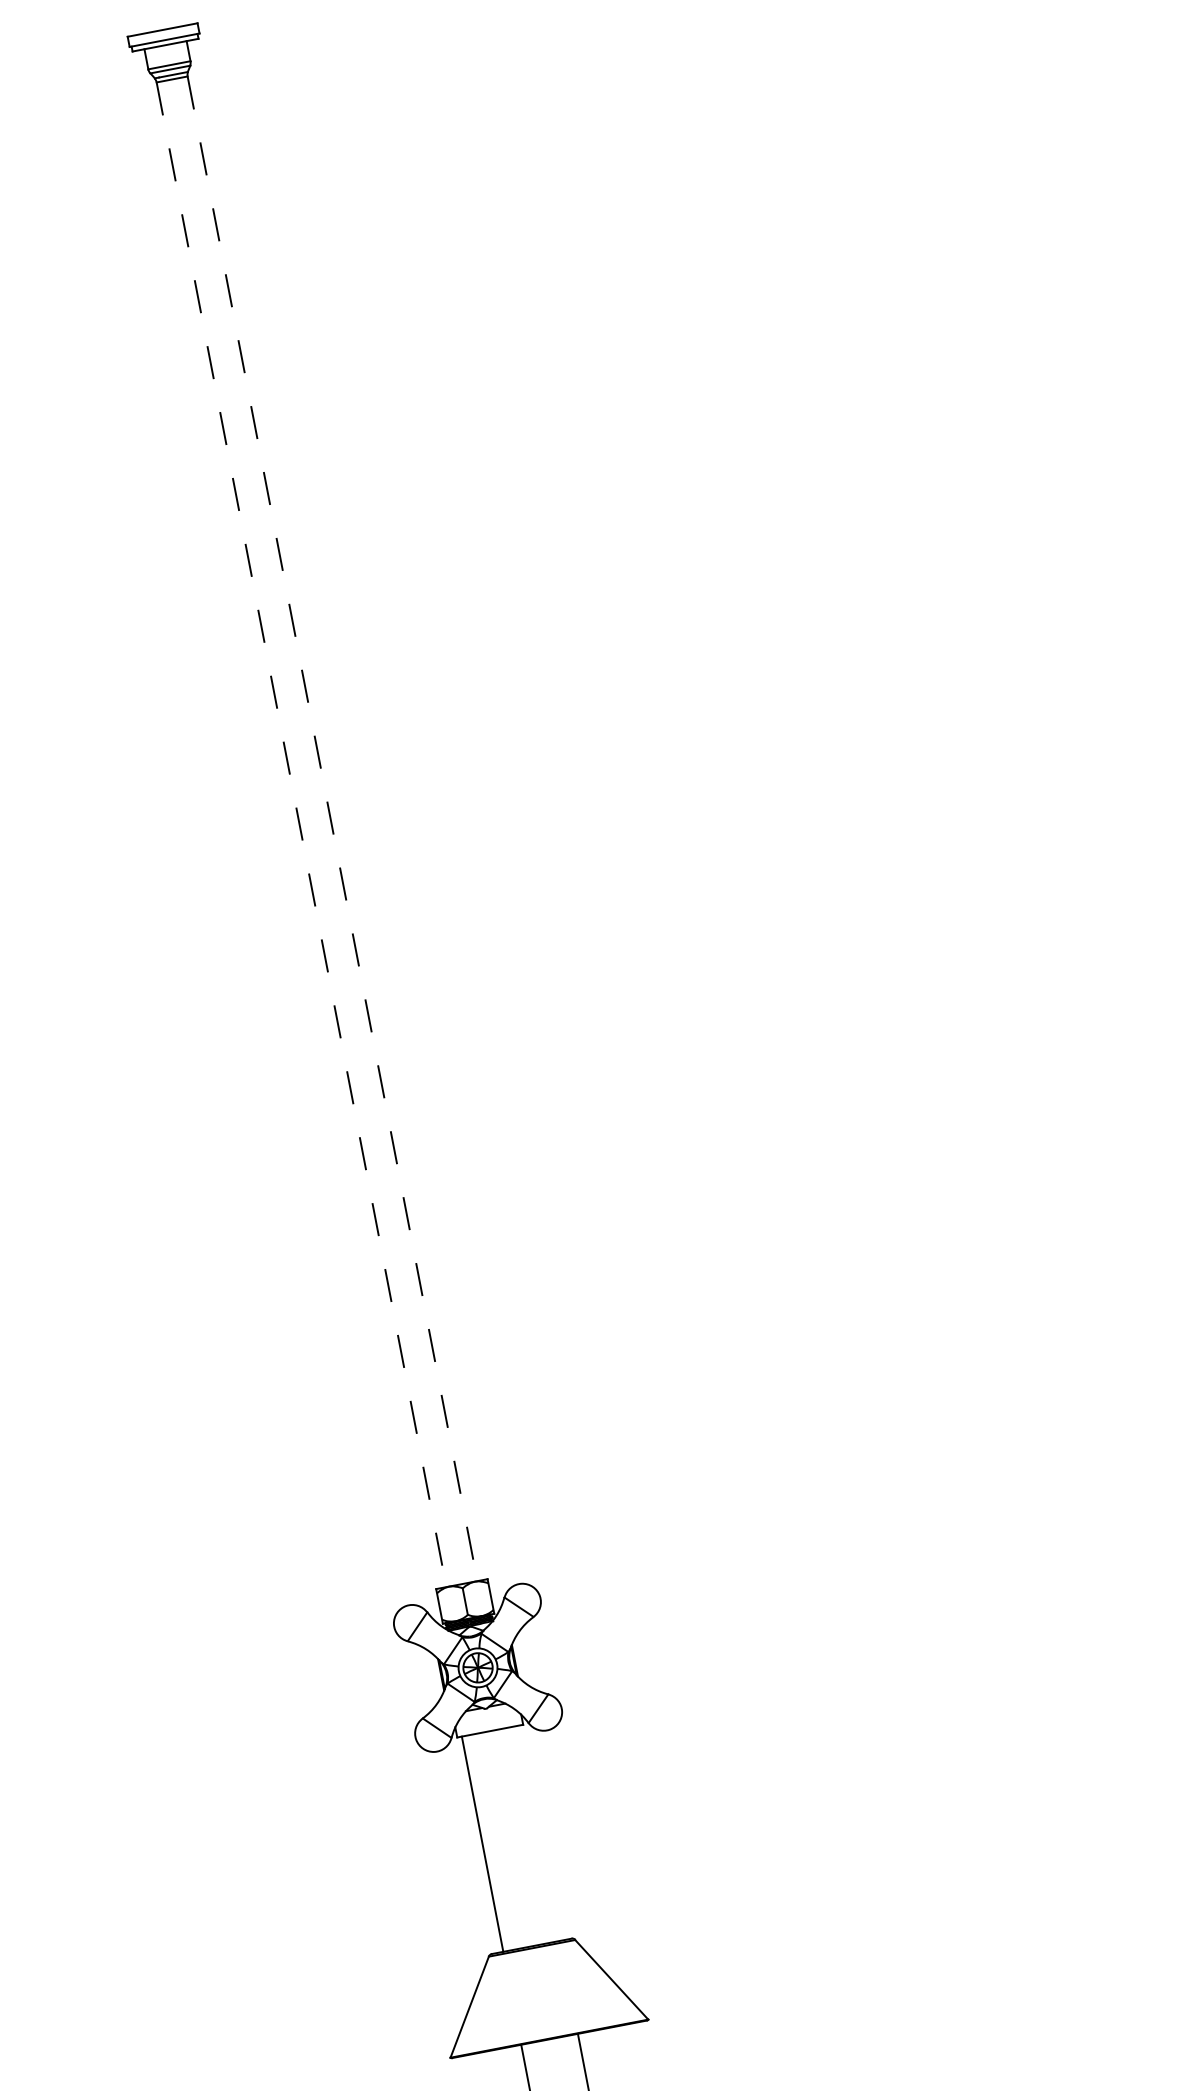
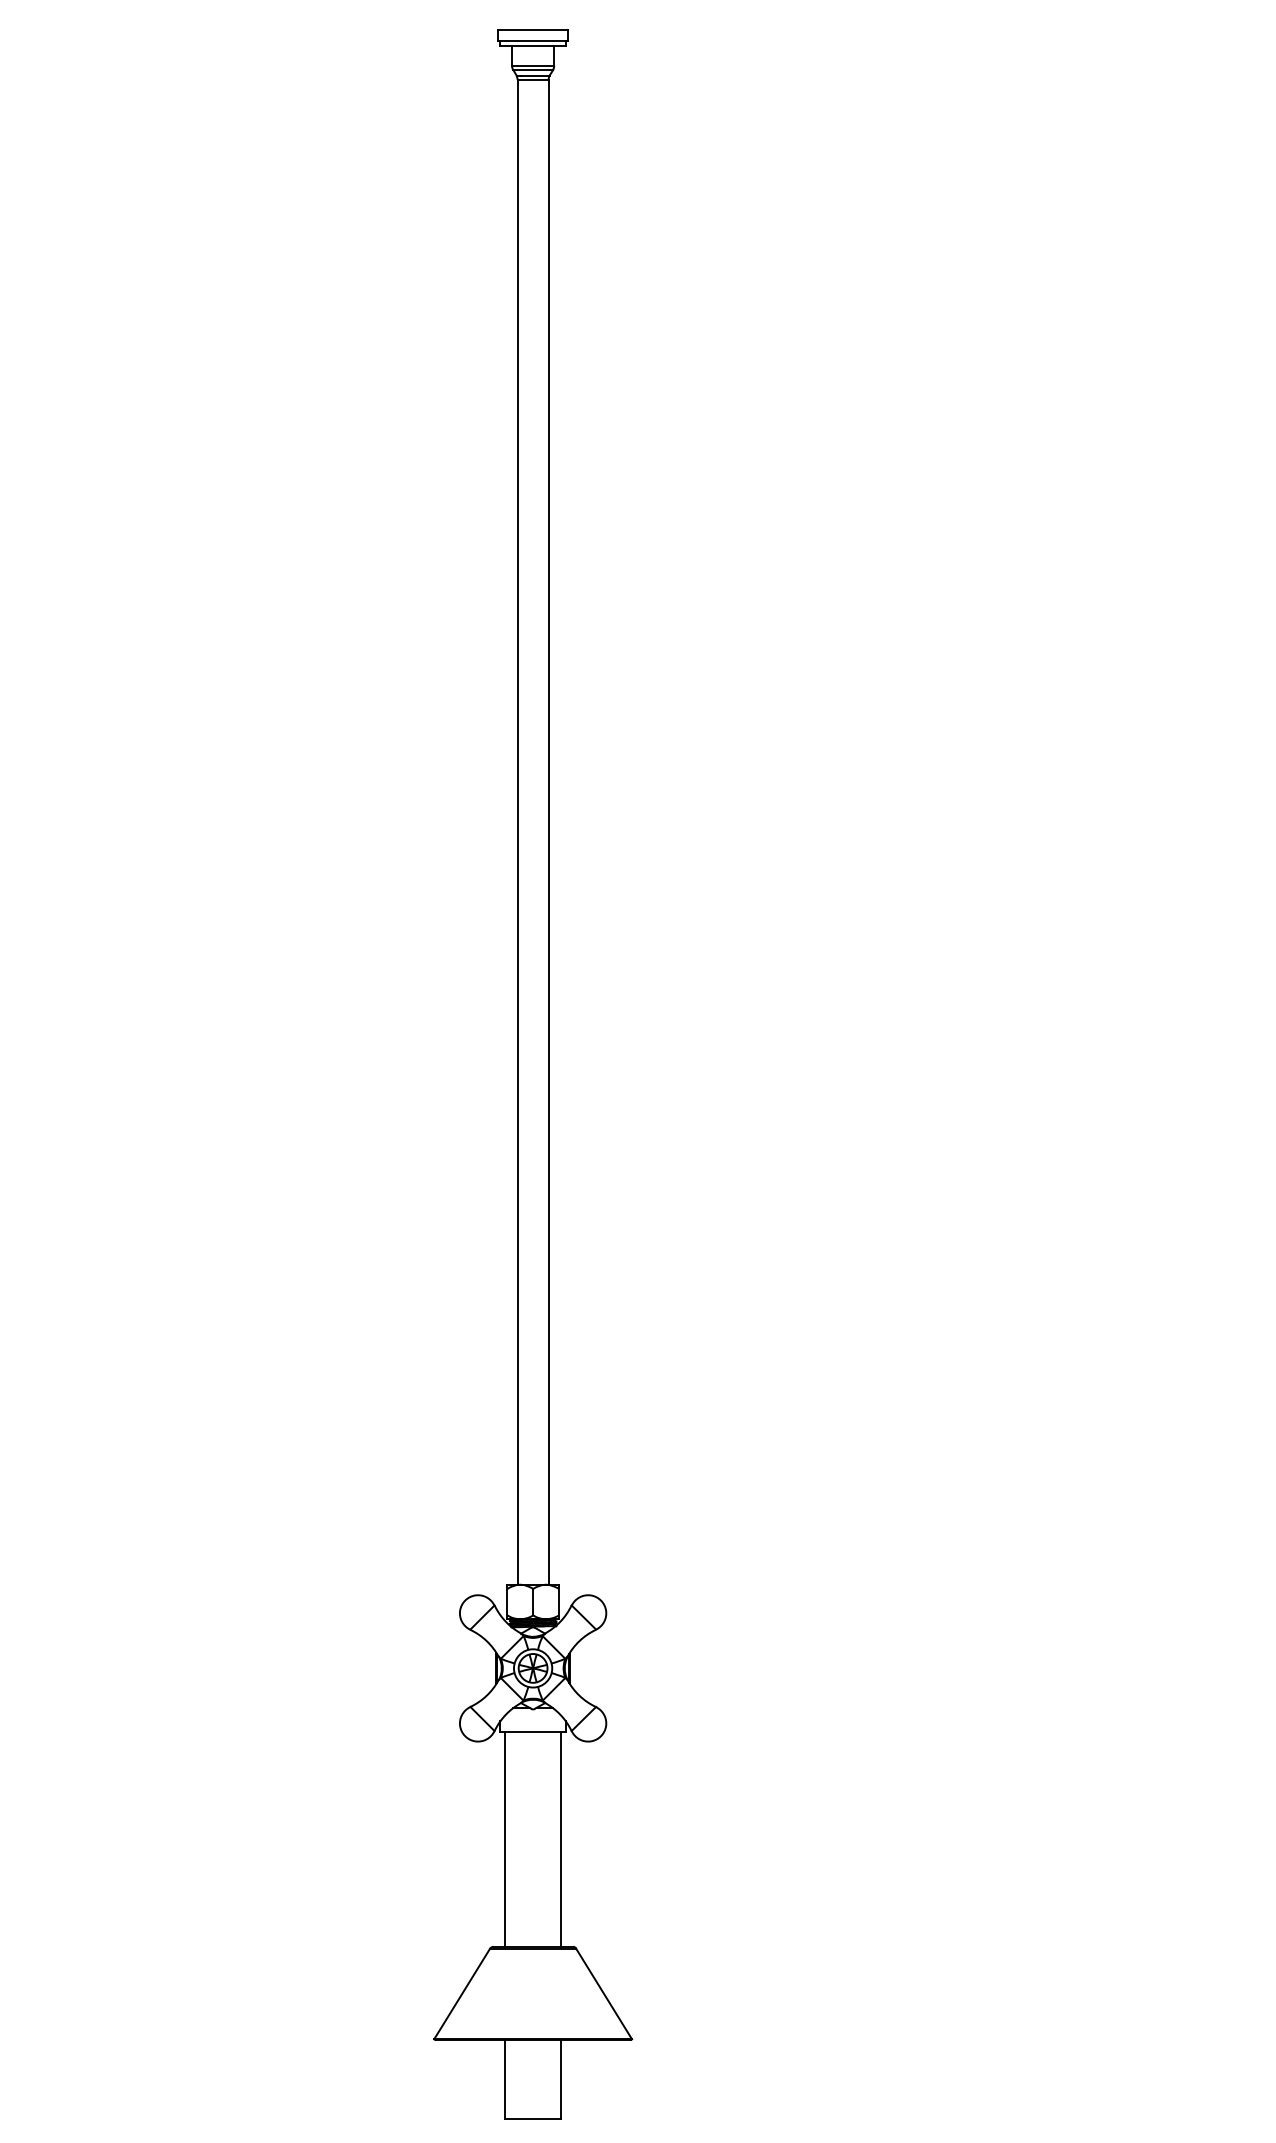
line: (332, 829) -> (548, 832), dashed -> solid
line: (301, 835) -> (517, 832), dashed -> solid
line: (539, 1832) -> (561, 1838), added

